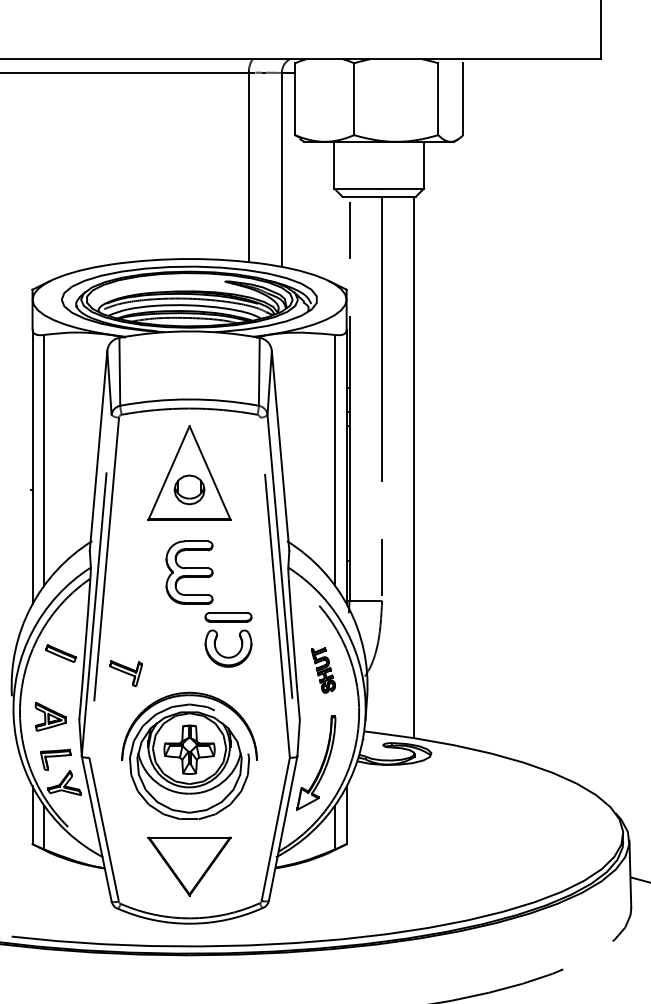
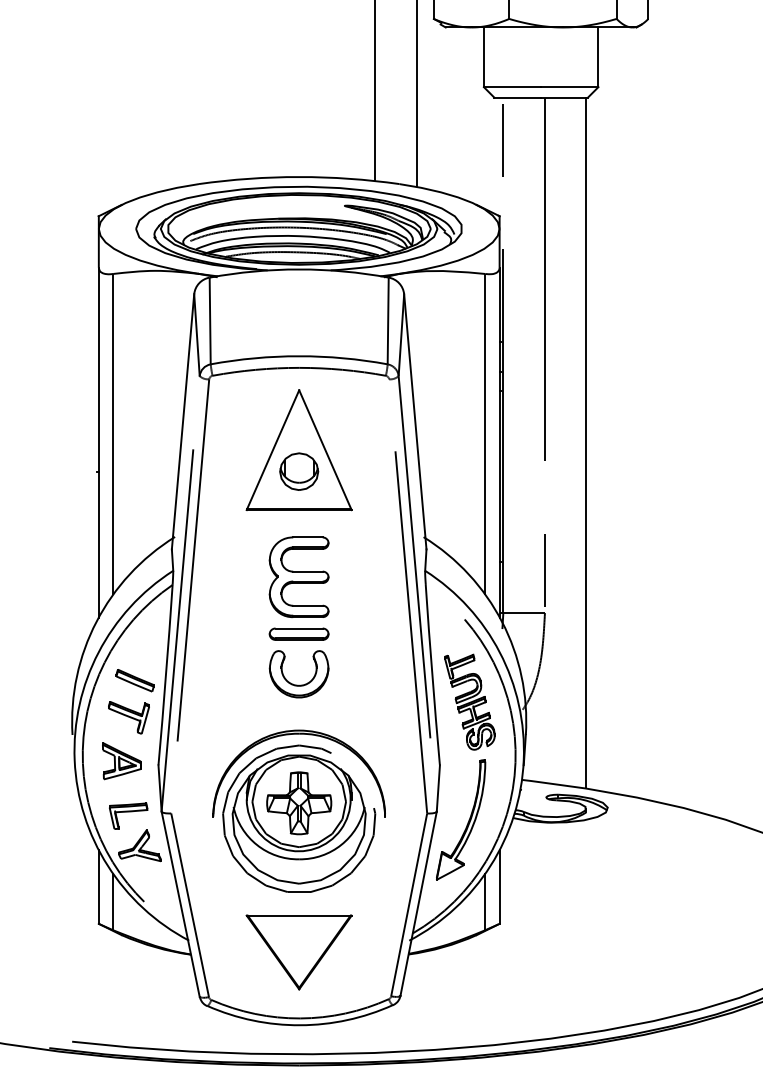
part: (218, 634) -> (286, 656), moved
part: (323, 670) -> (470, 702), size x1.67
part: (125, 673) -> (128, 717), moved

